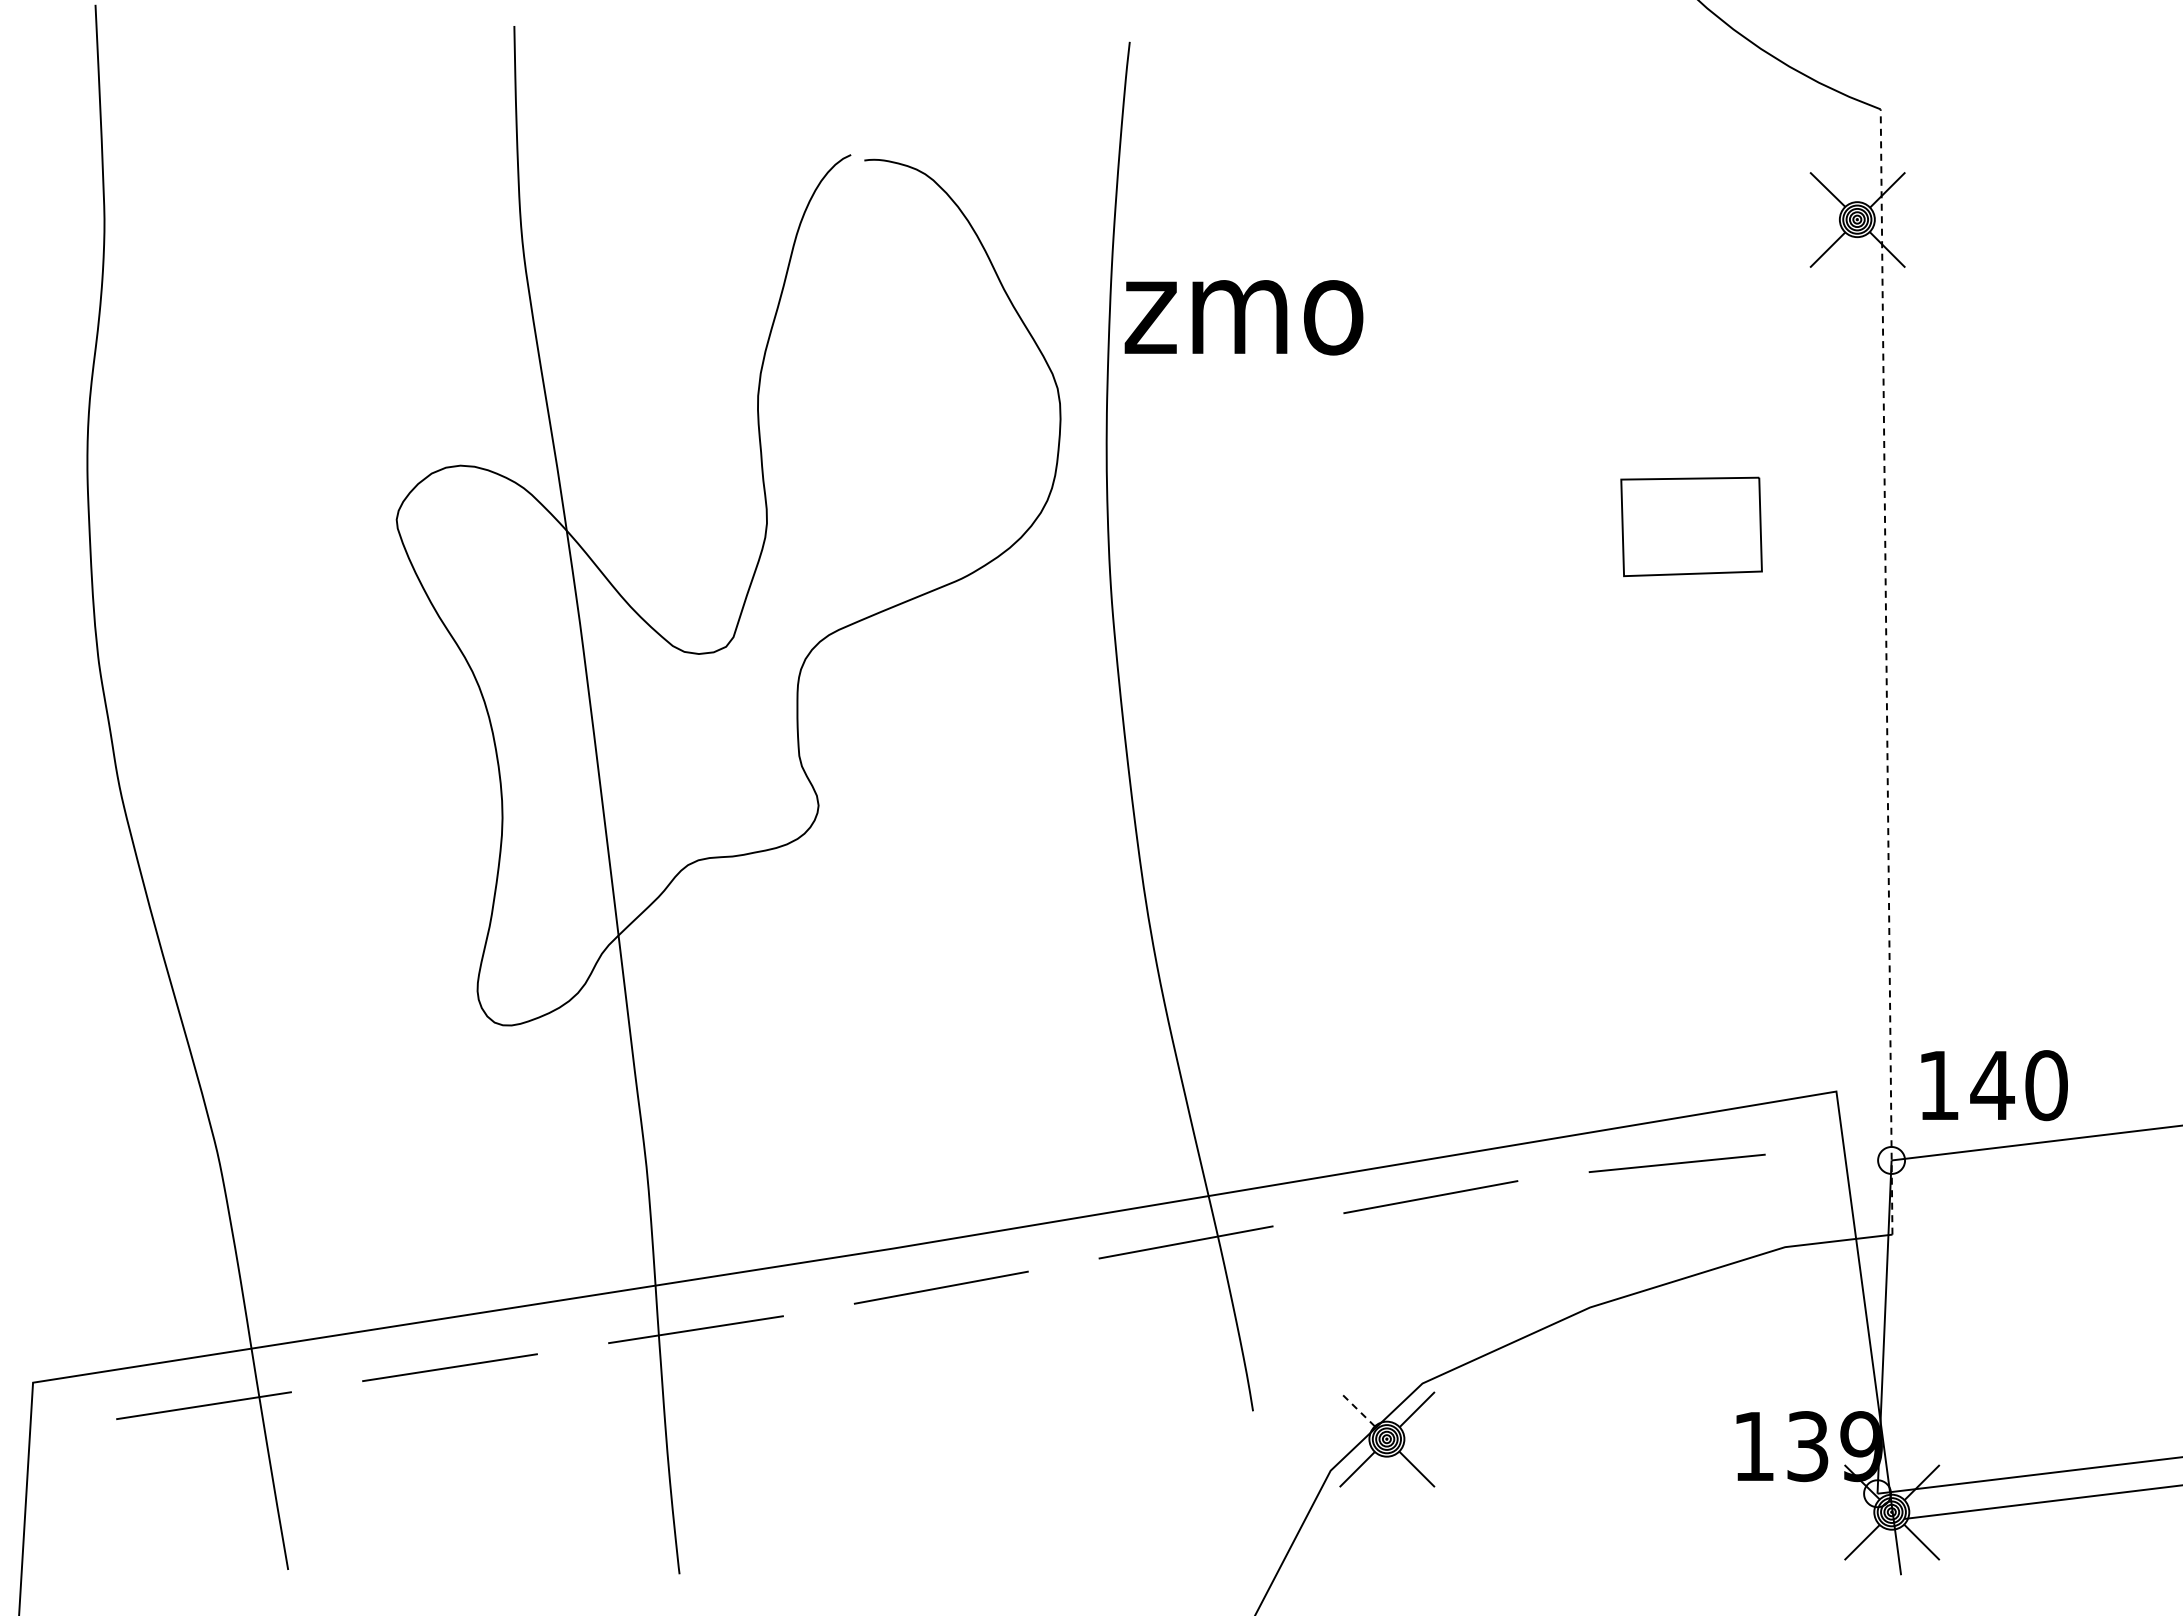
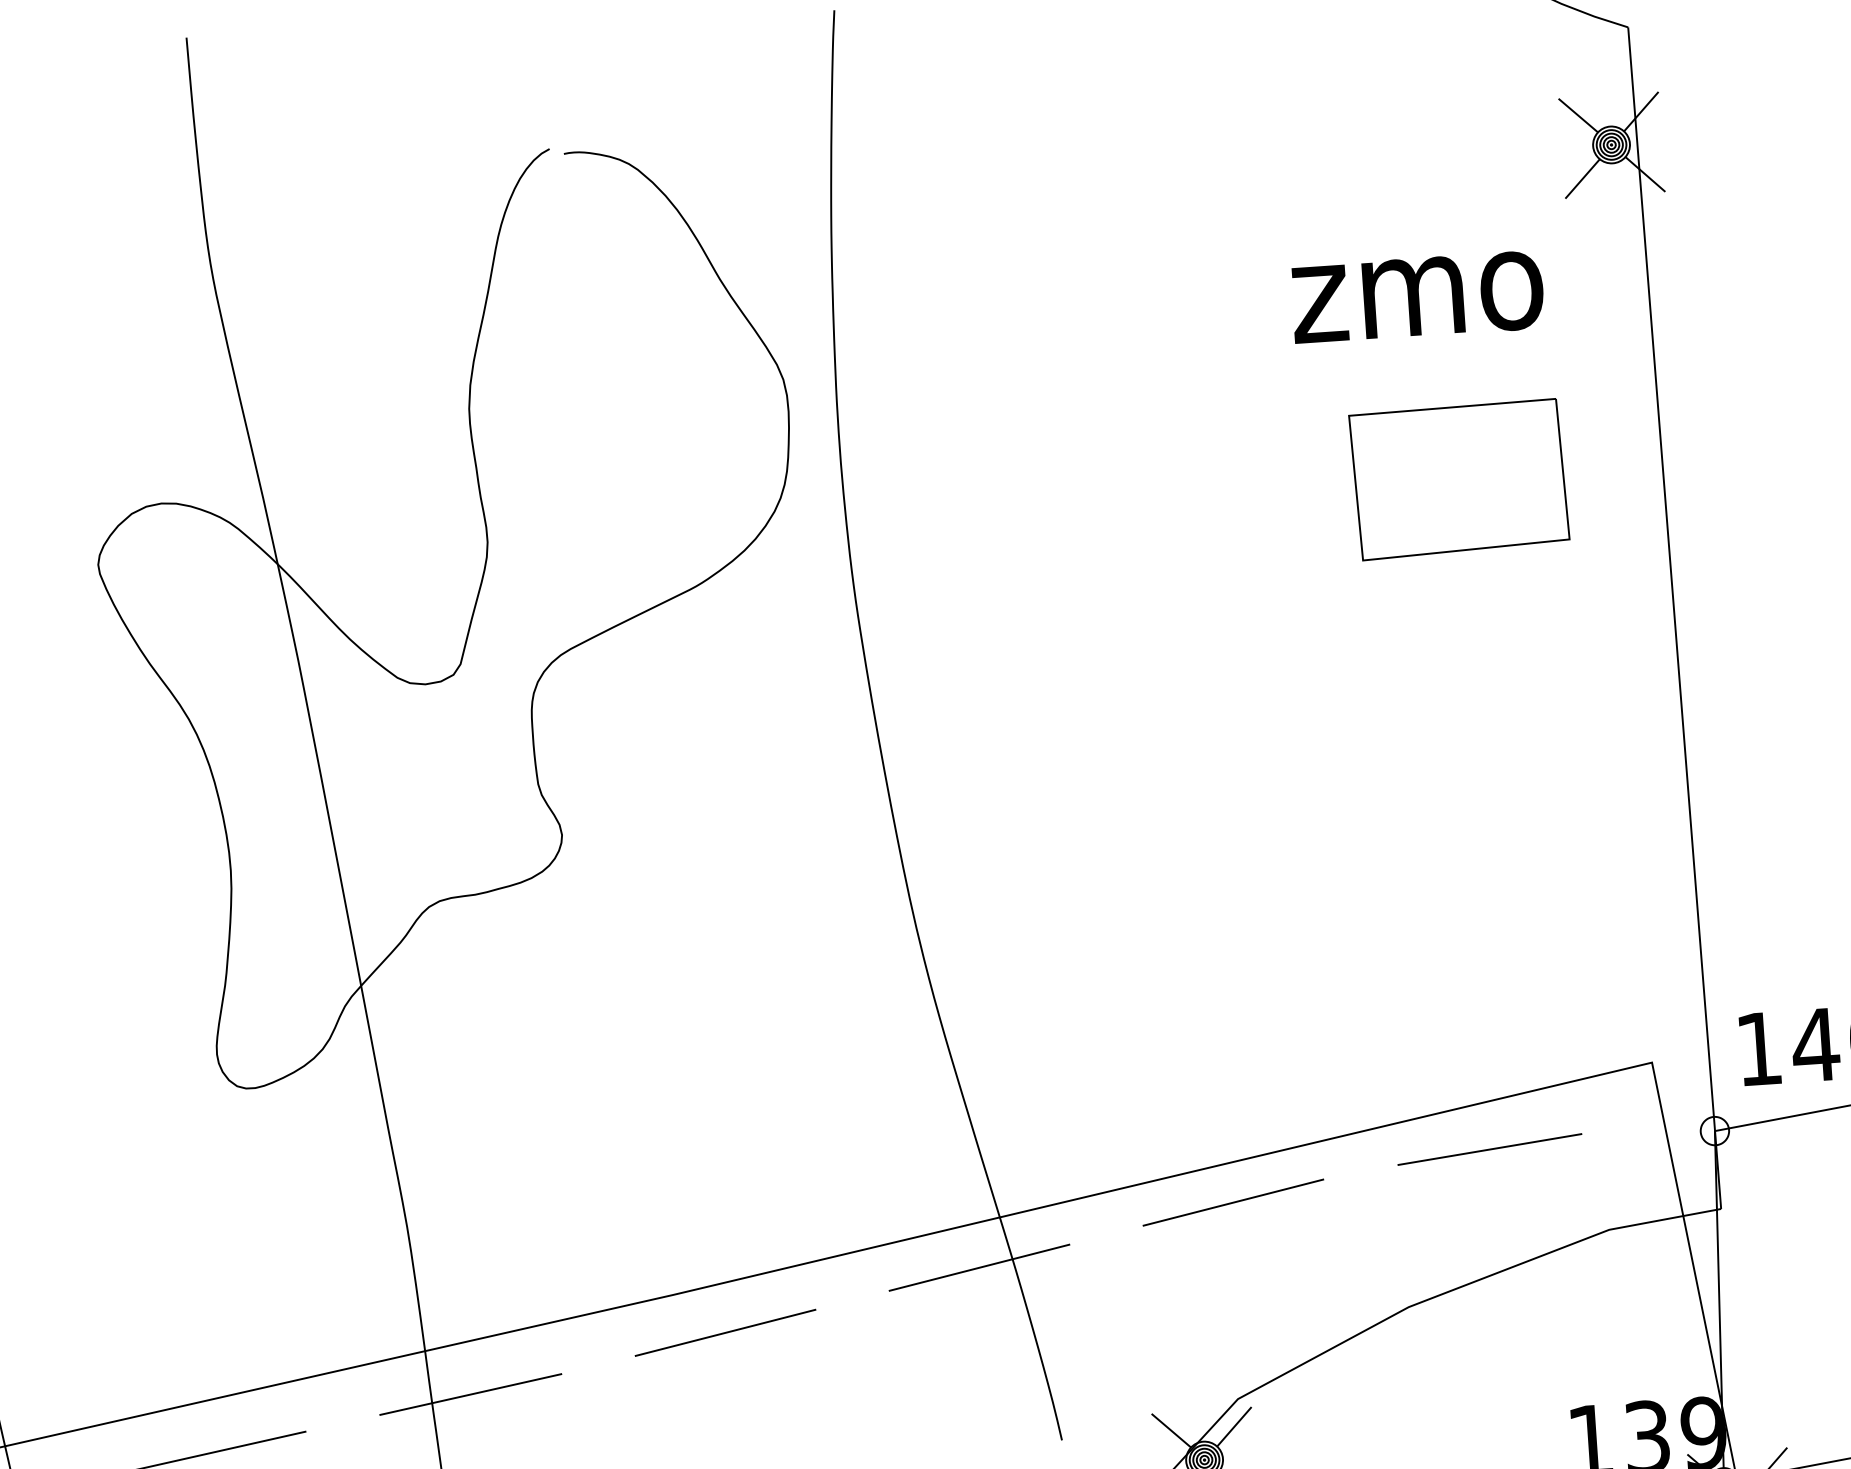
text: (1243, 317) -> (1417, 297), moved
part: (1691, 526) -> (1459, 479), size x1.43
line: (1886, 672) -> (1674, 618), dashed -> solid
line: (1357, 1409) -> (1171, 1431), dashed -> solid

